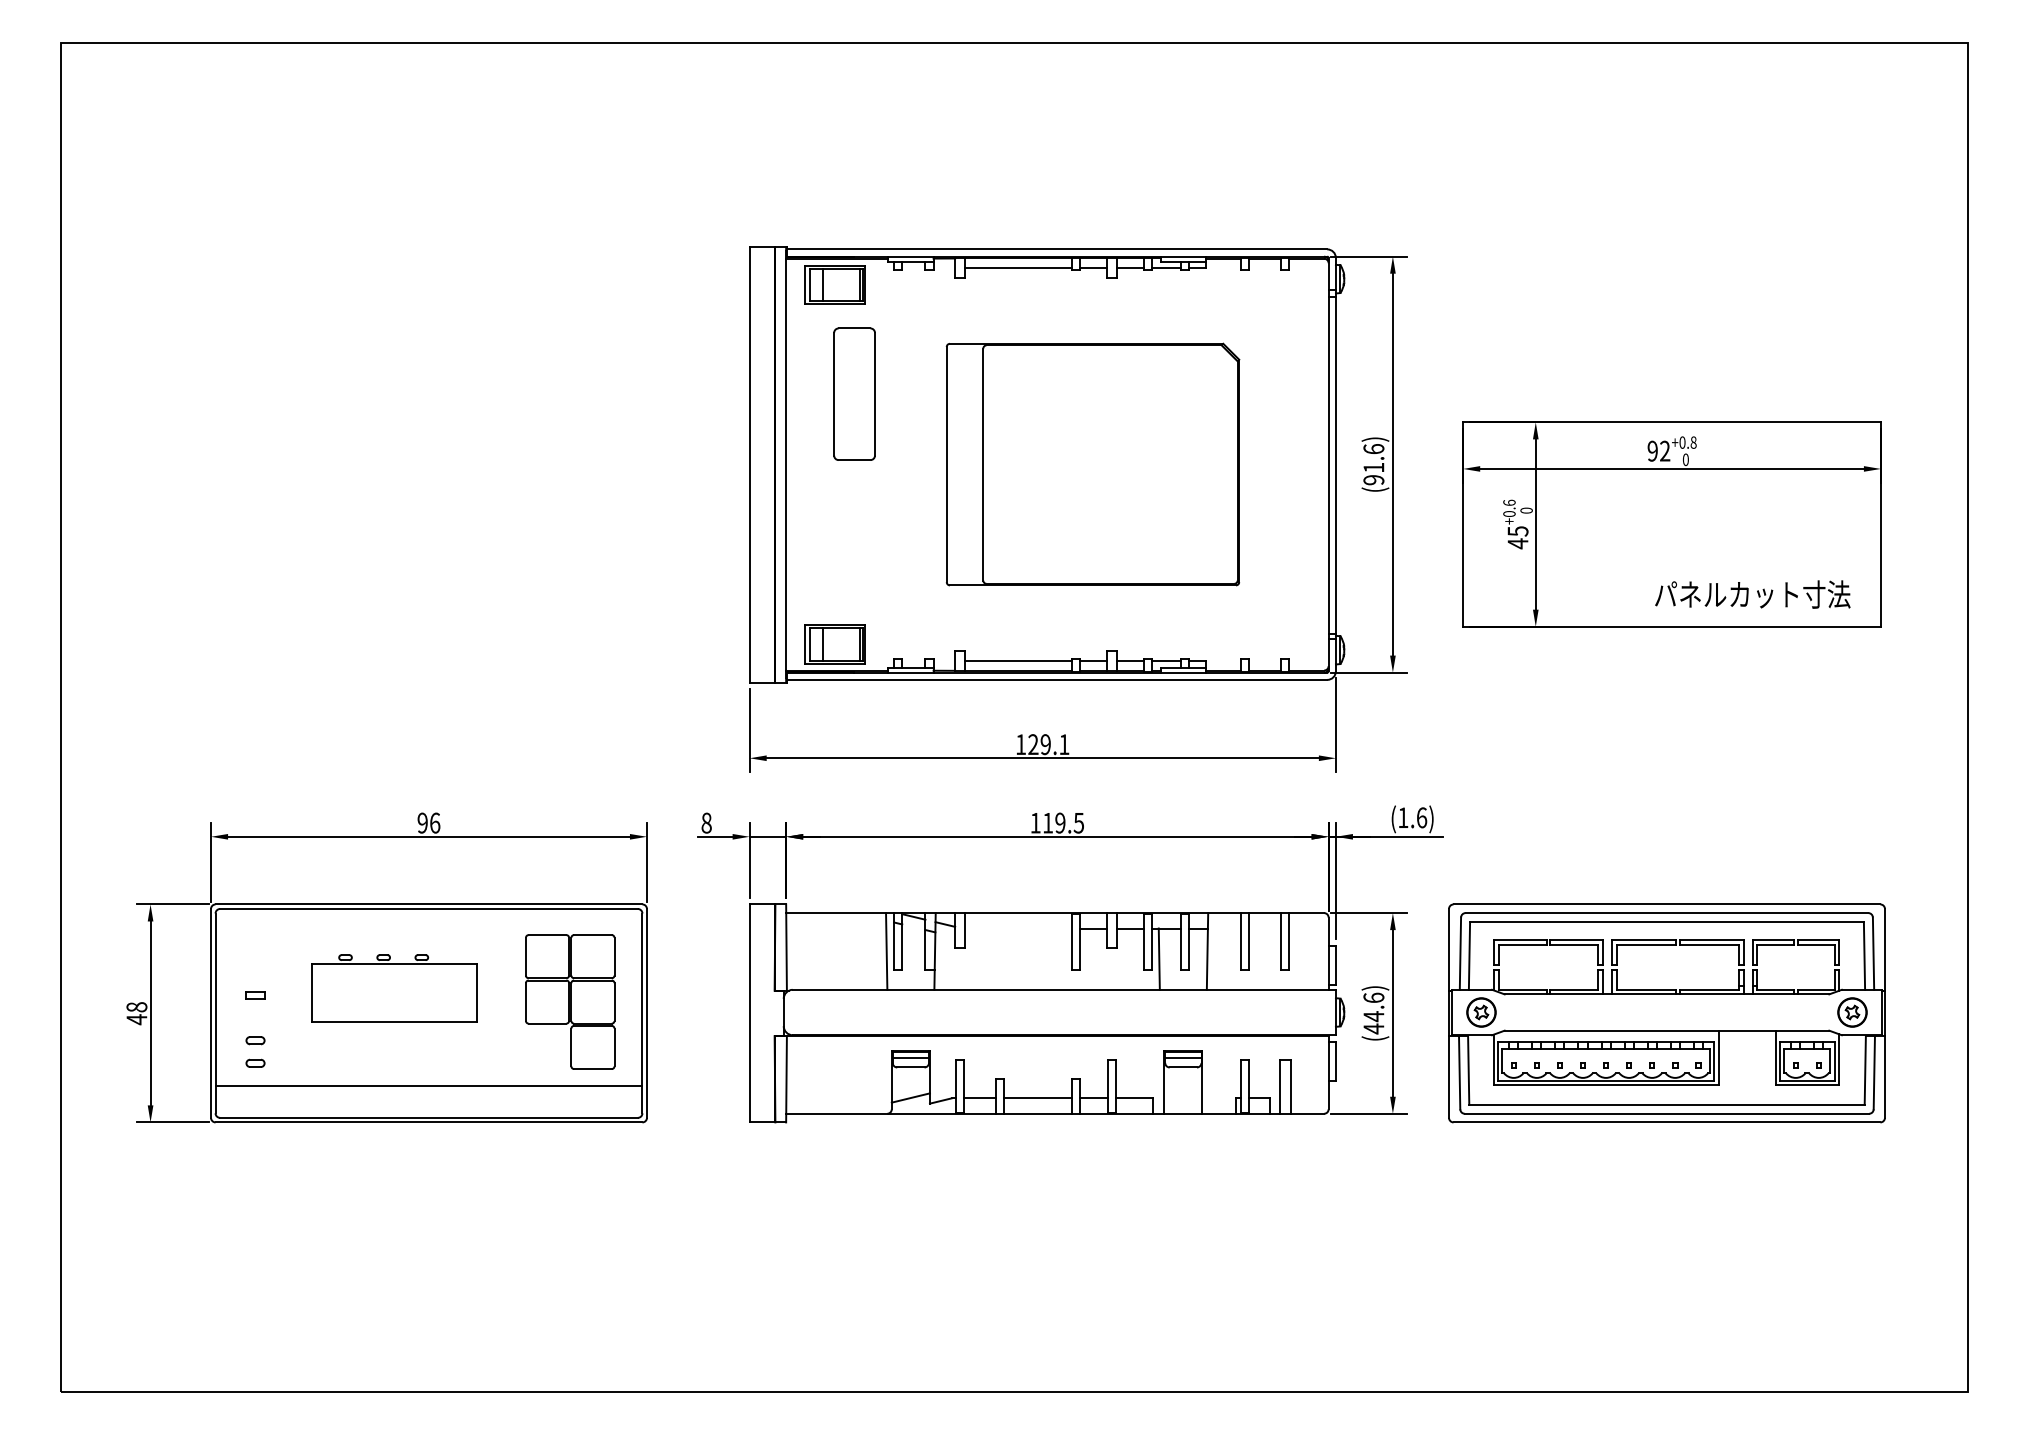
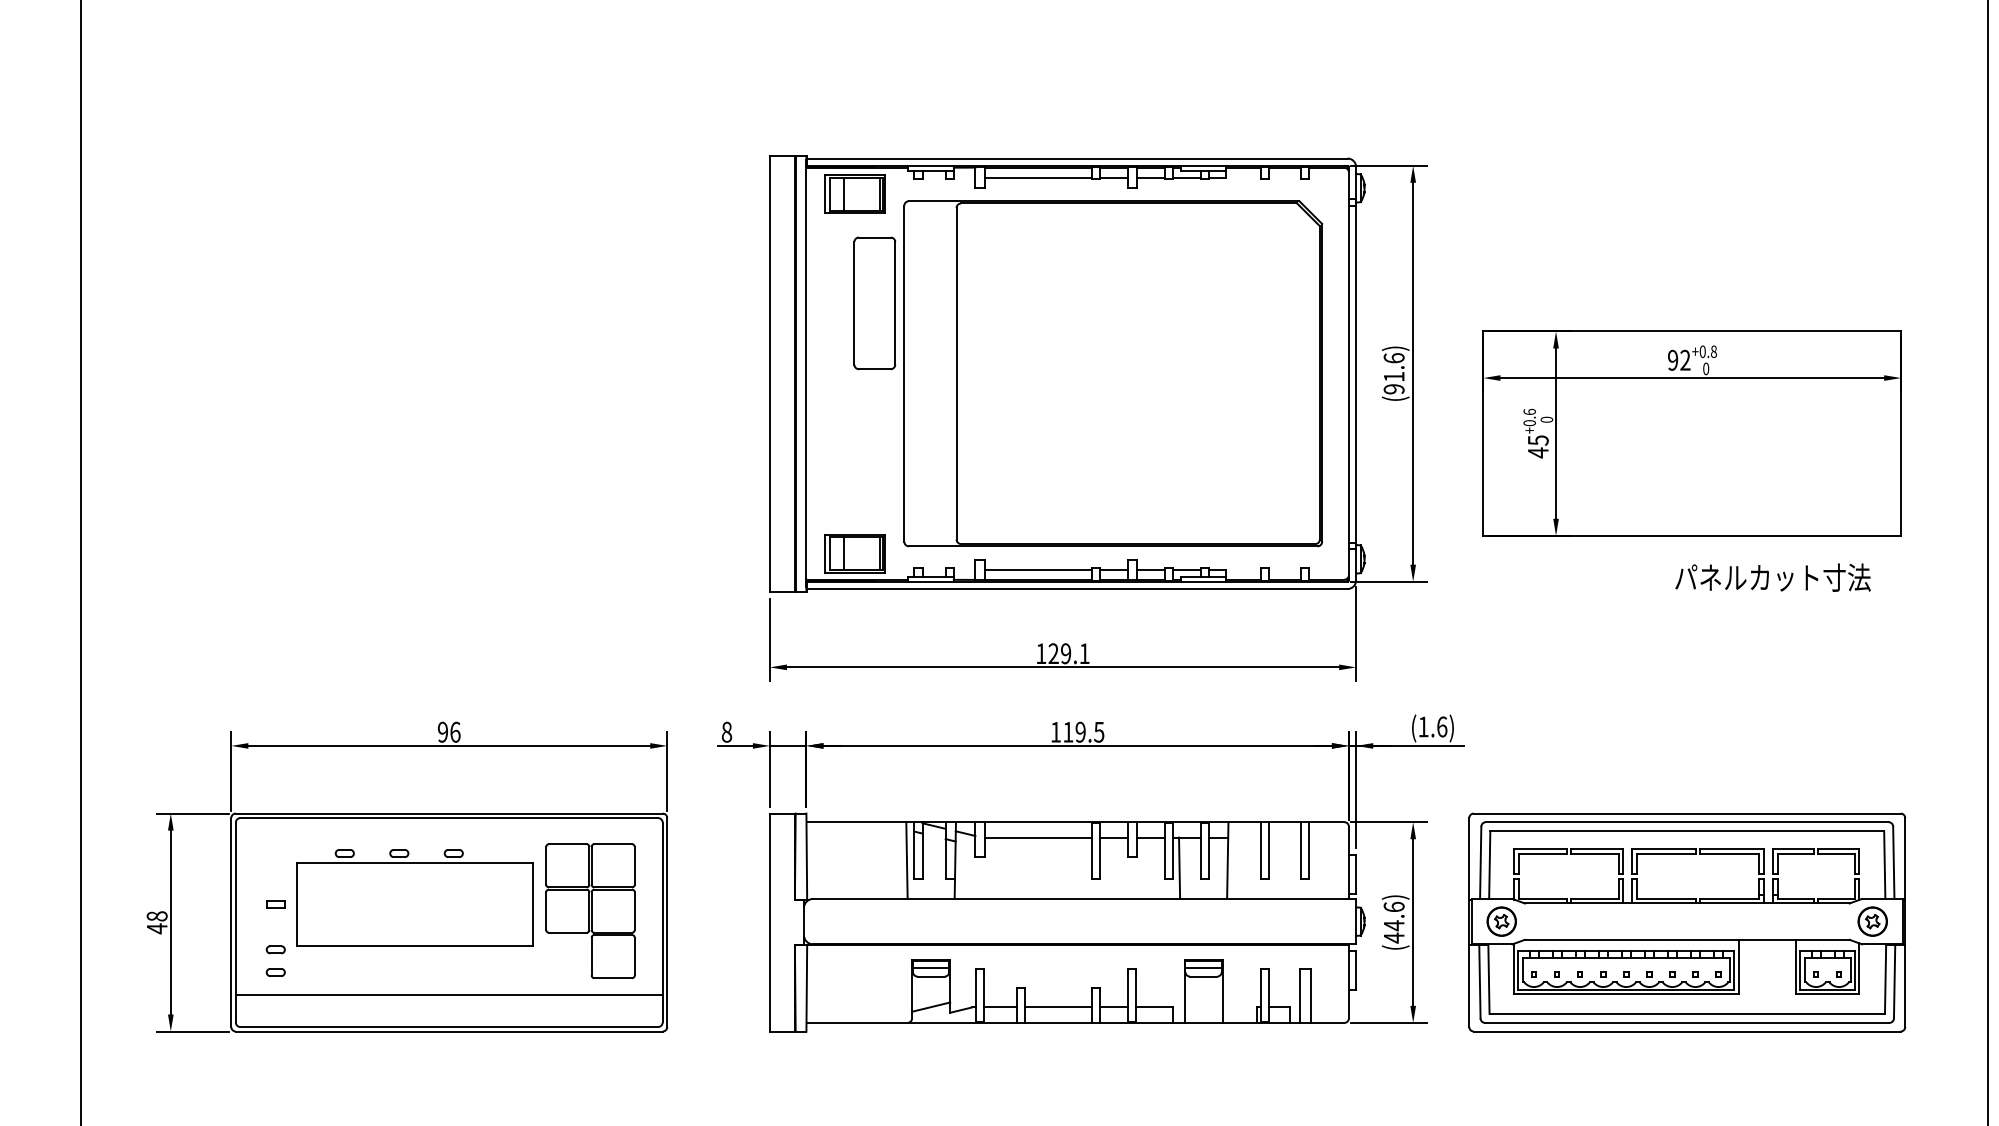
part: (1092, 464) -> (1112, 373), size x1.43
text: (1752, 594) -> (1772, 577), moved
line: (1017, 928) -> (1037, 837), added
part: (394, 988) -> (414, 897), size x1.43

